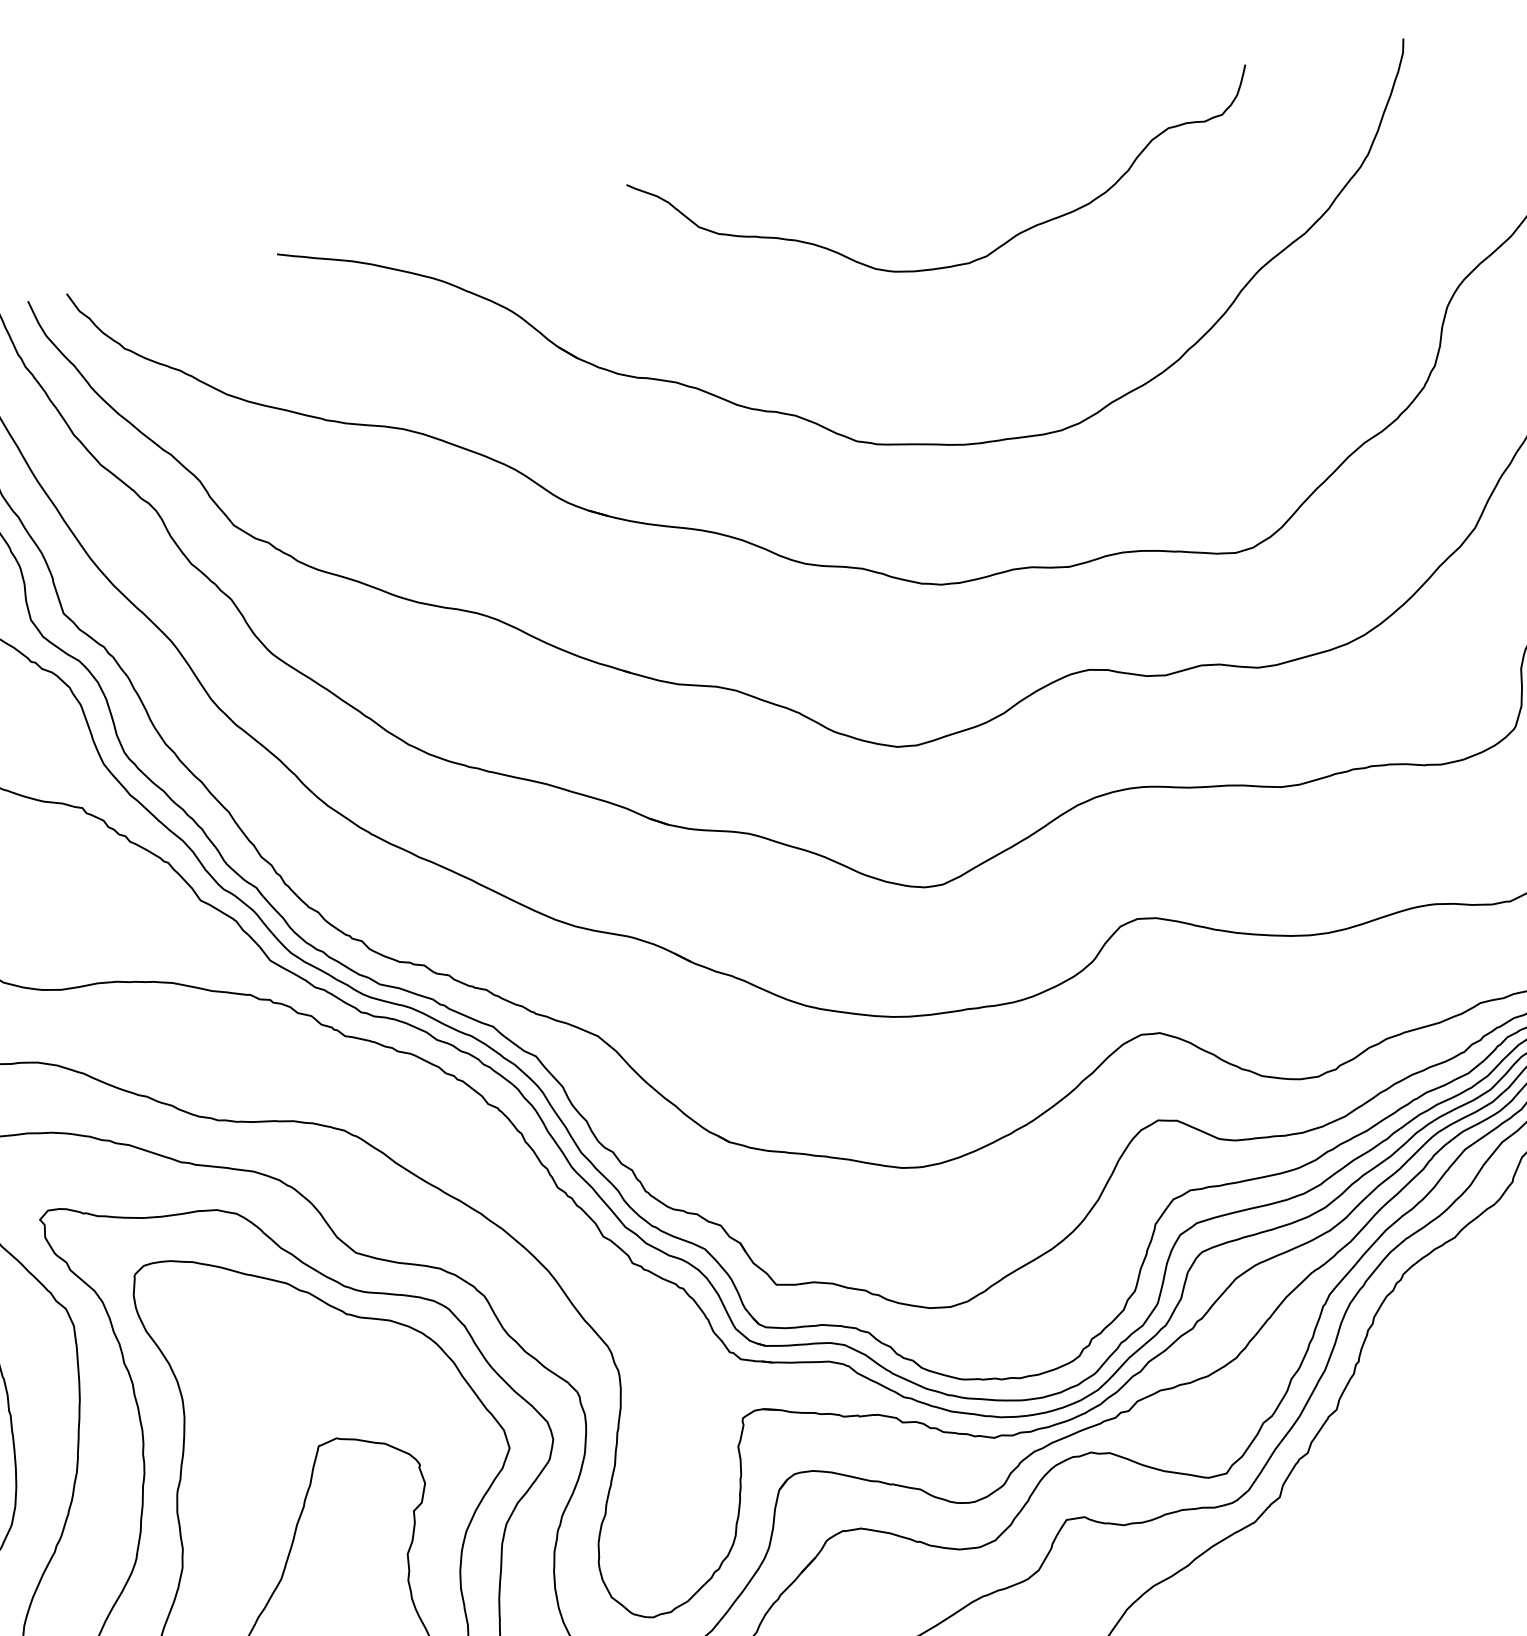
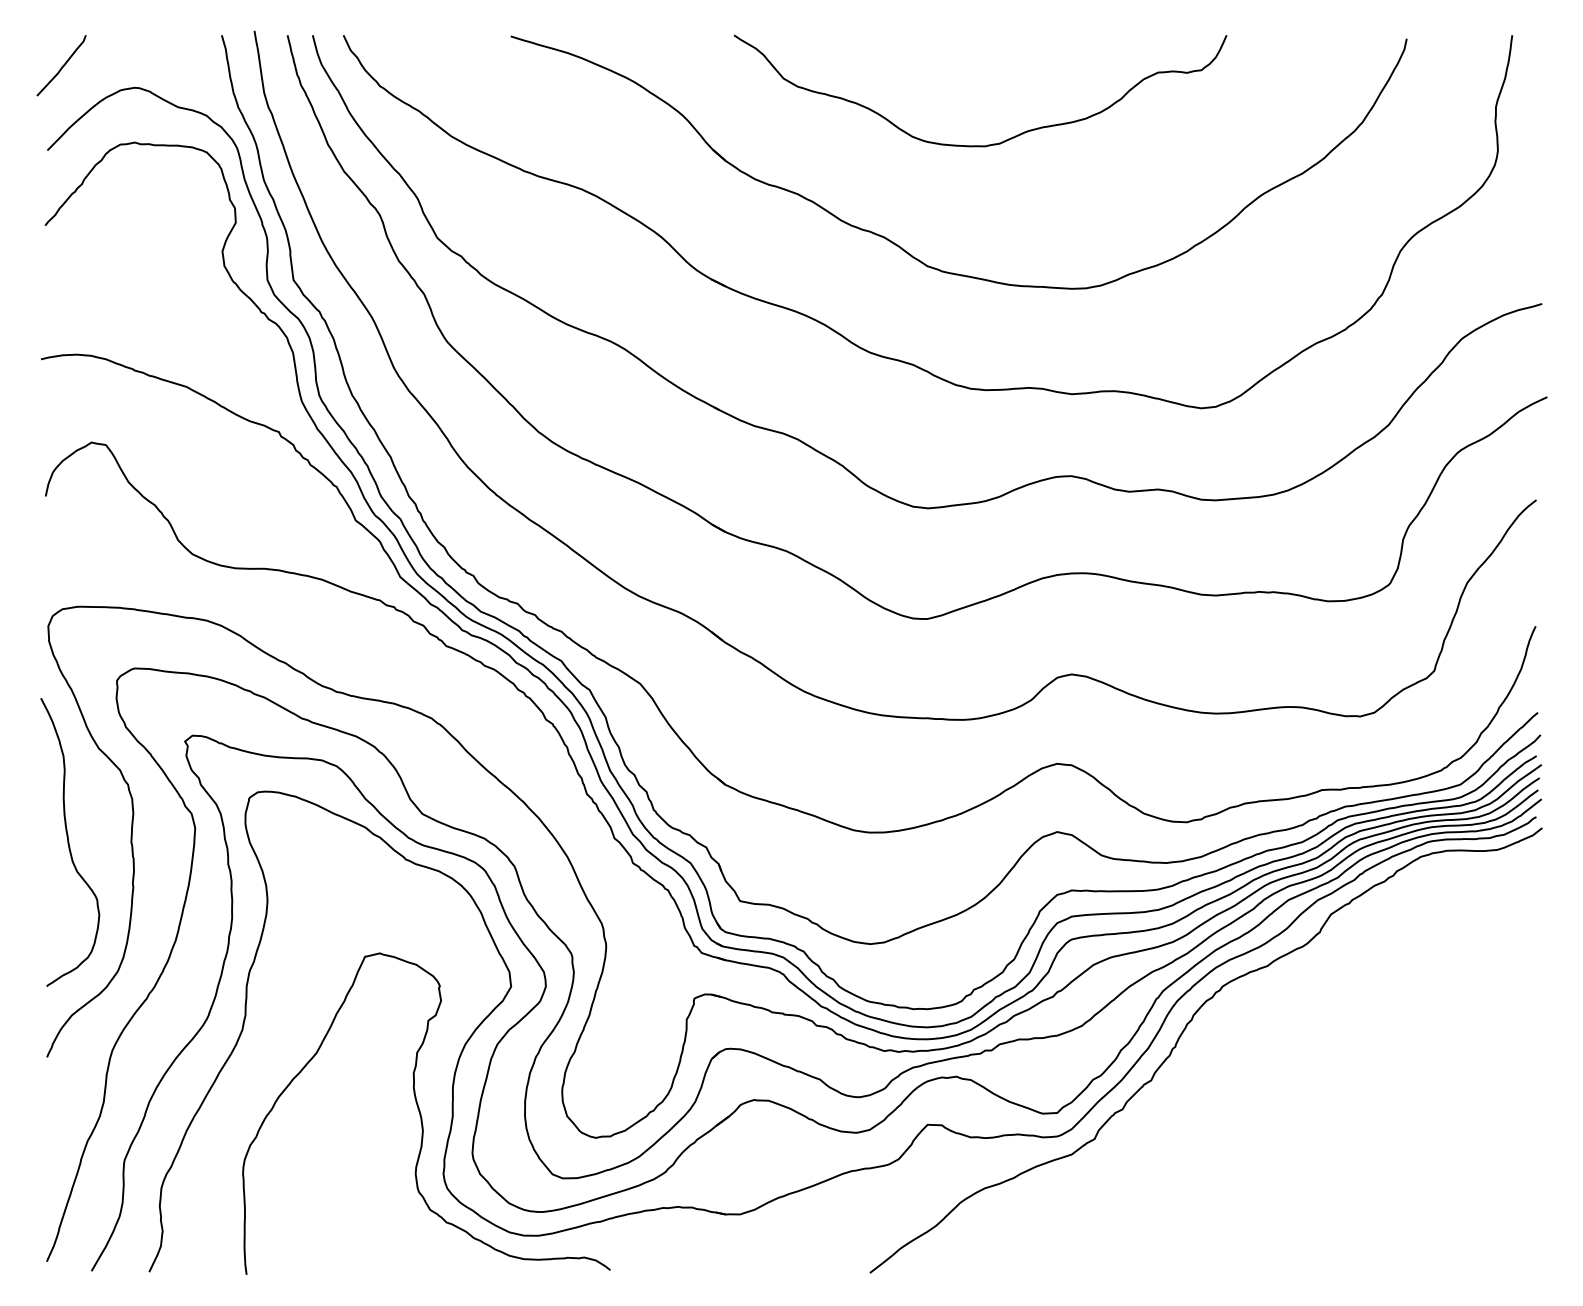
curve: (977, 257) -> (992, 143), moved

